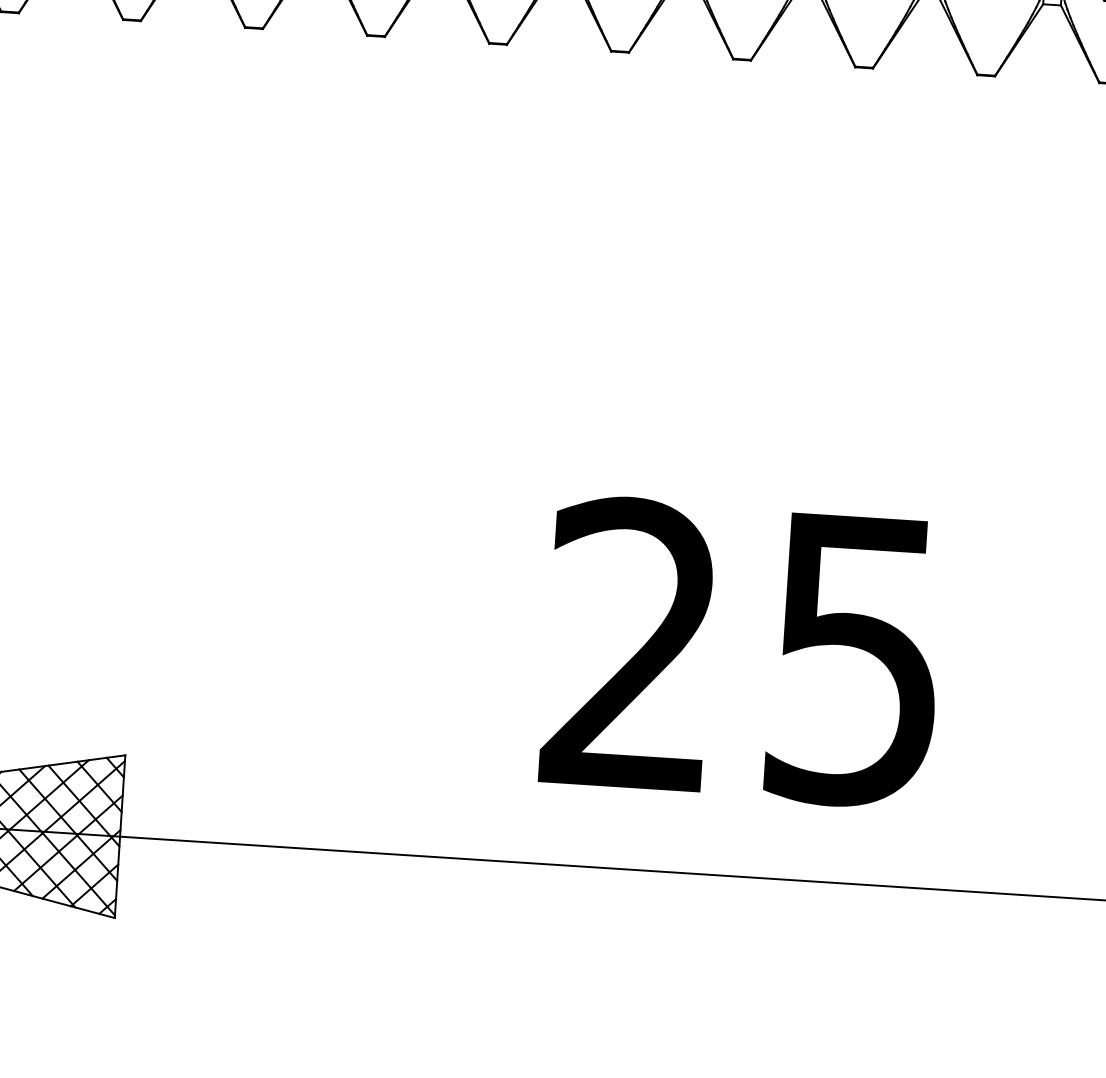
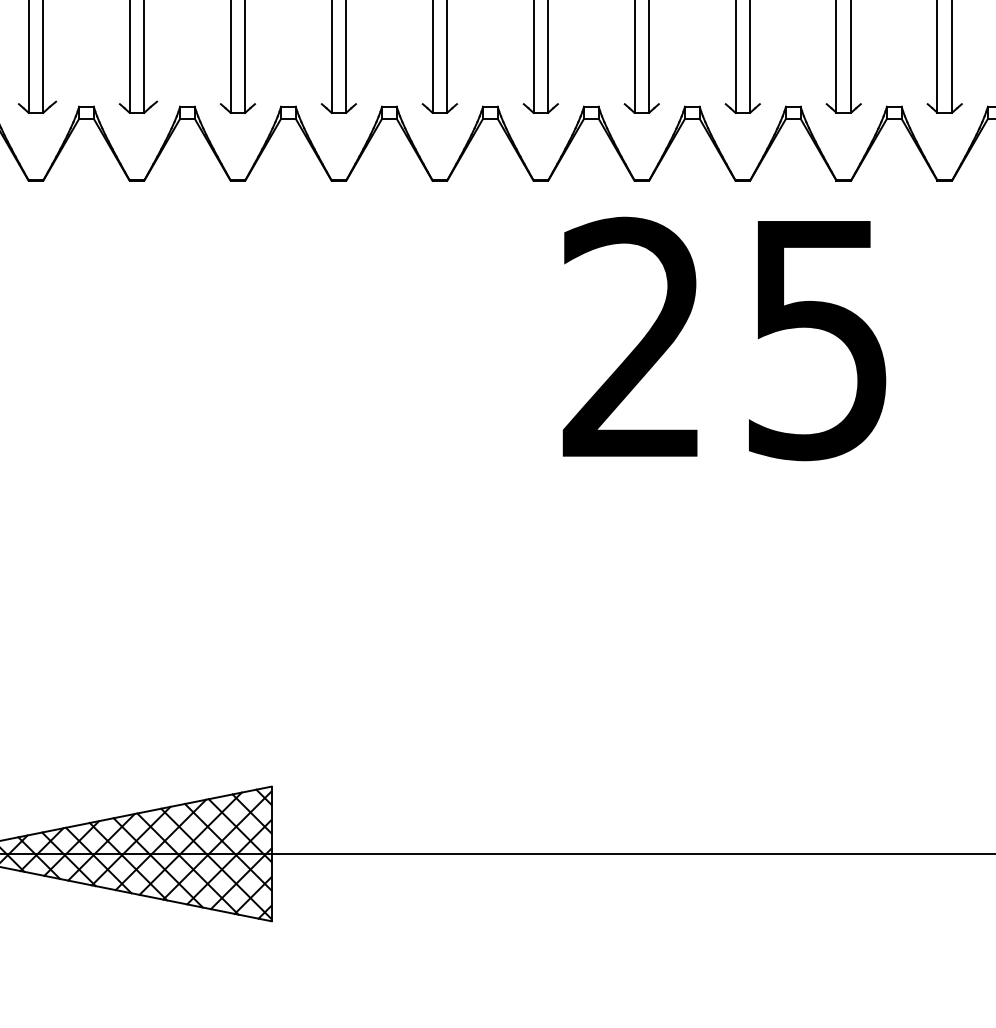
text: (742, 651) -> (724, 338), moved

